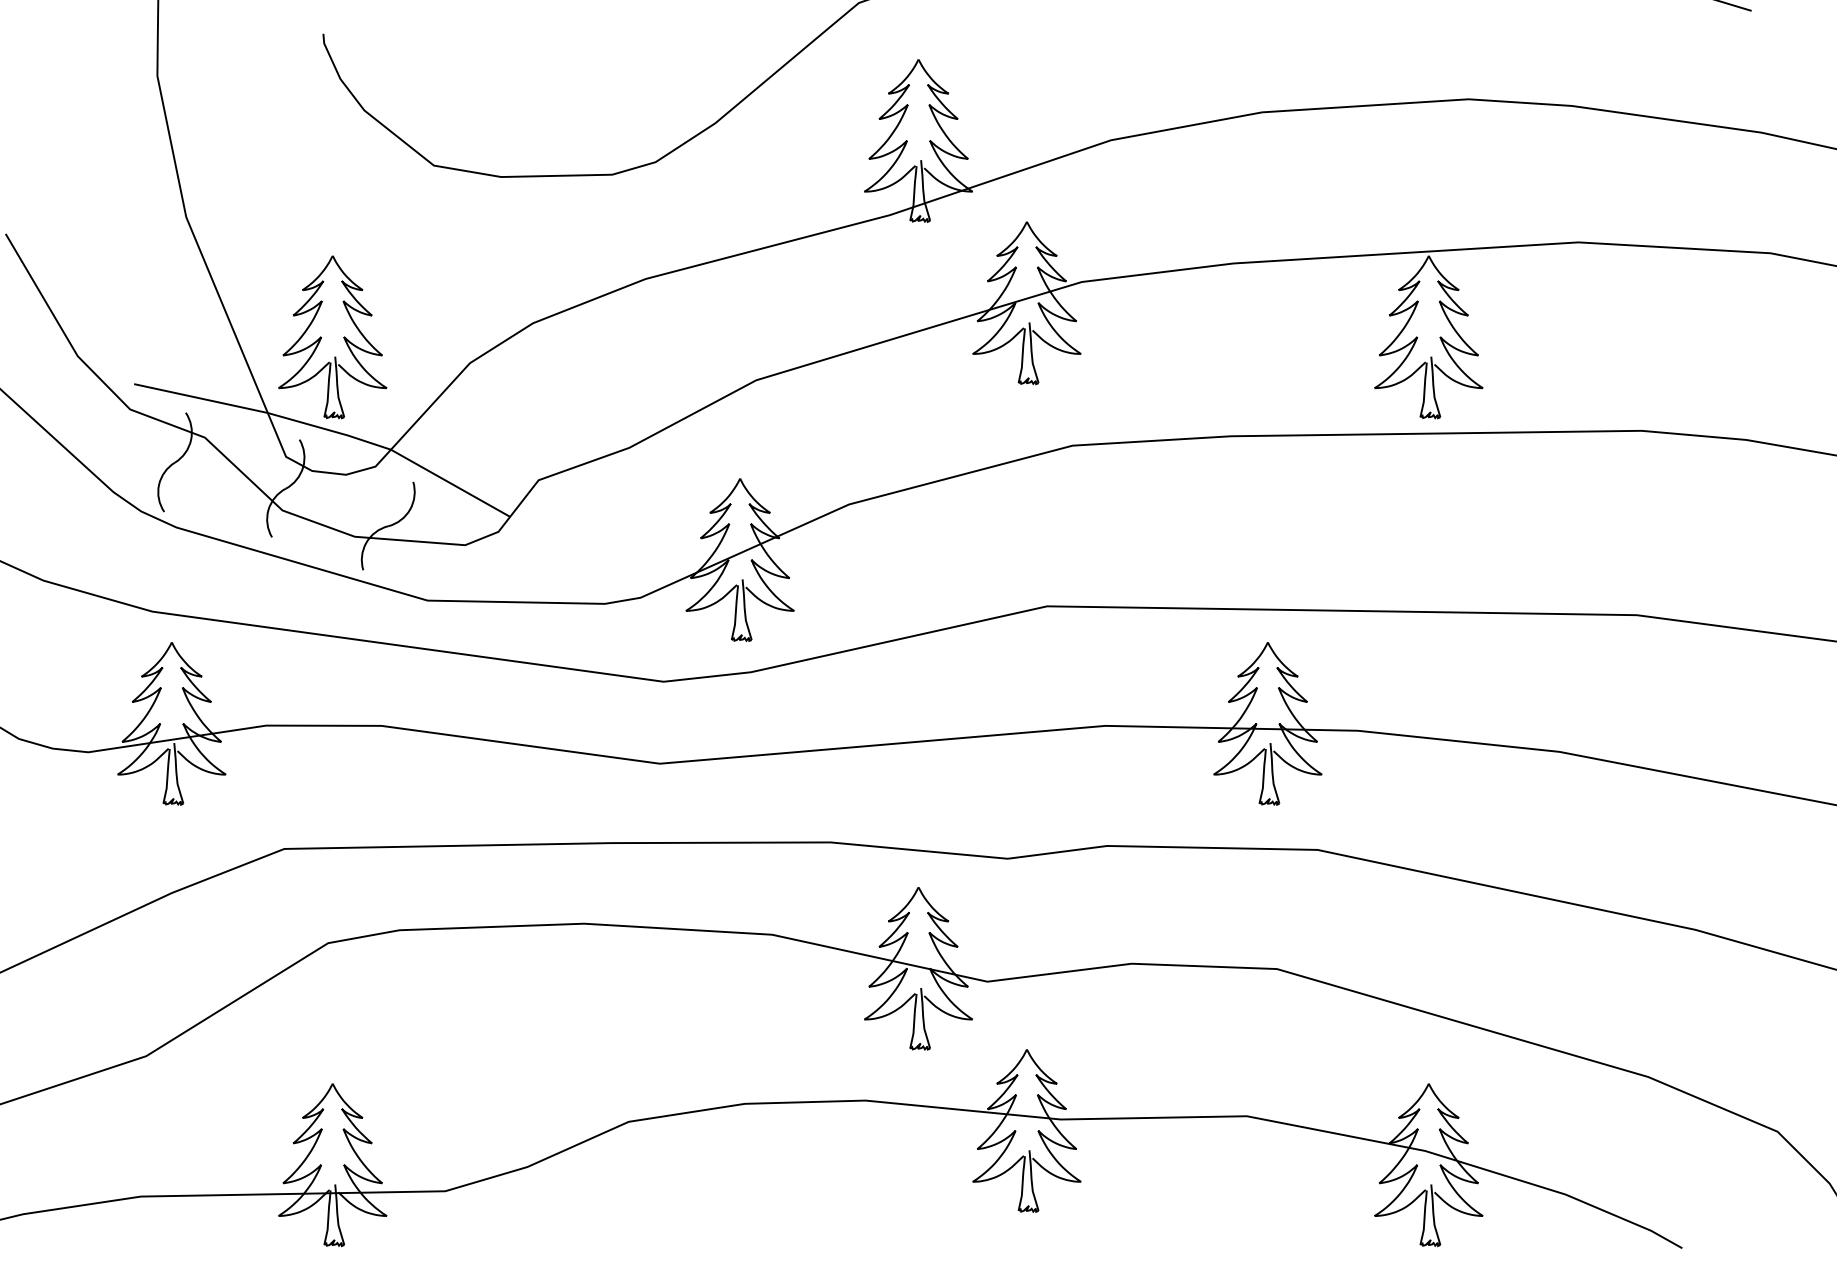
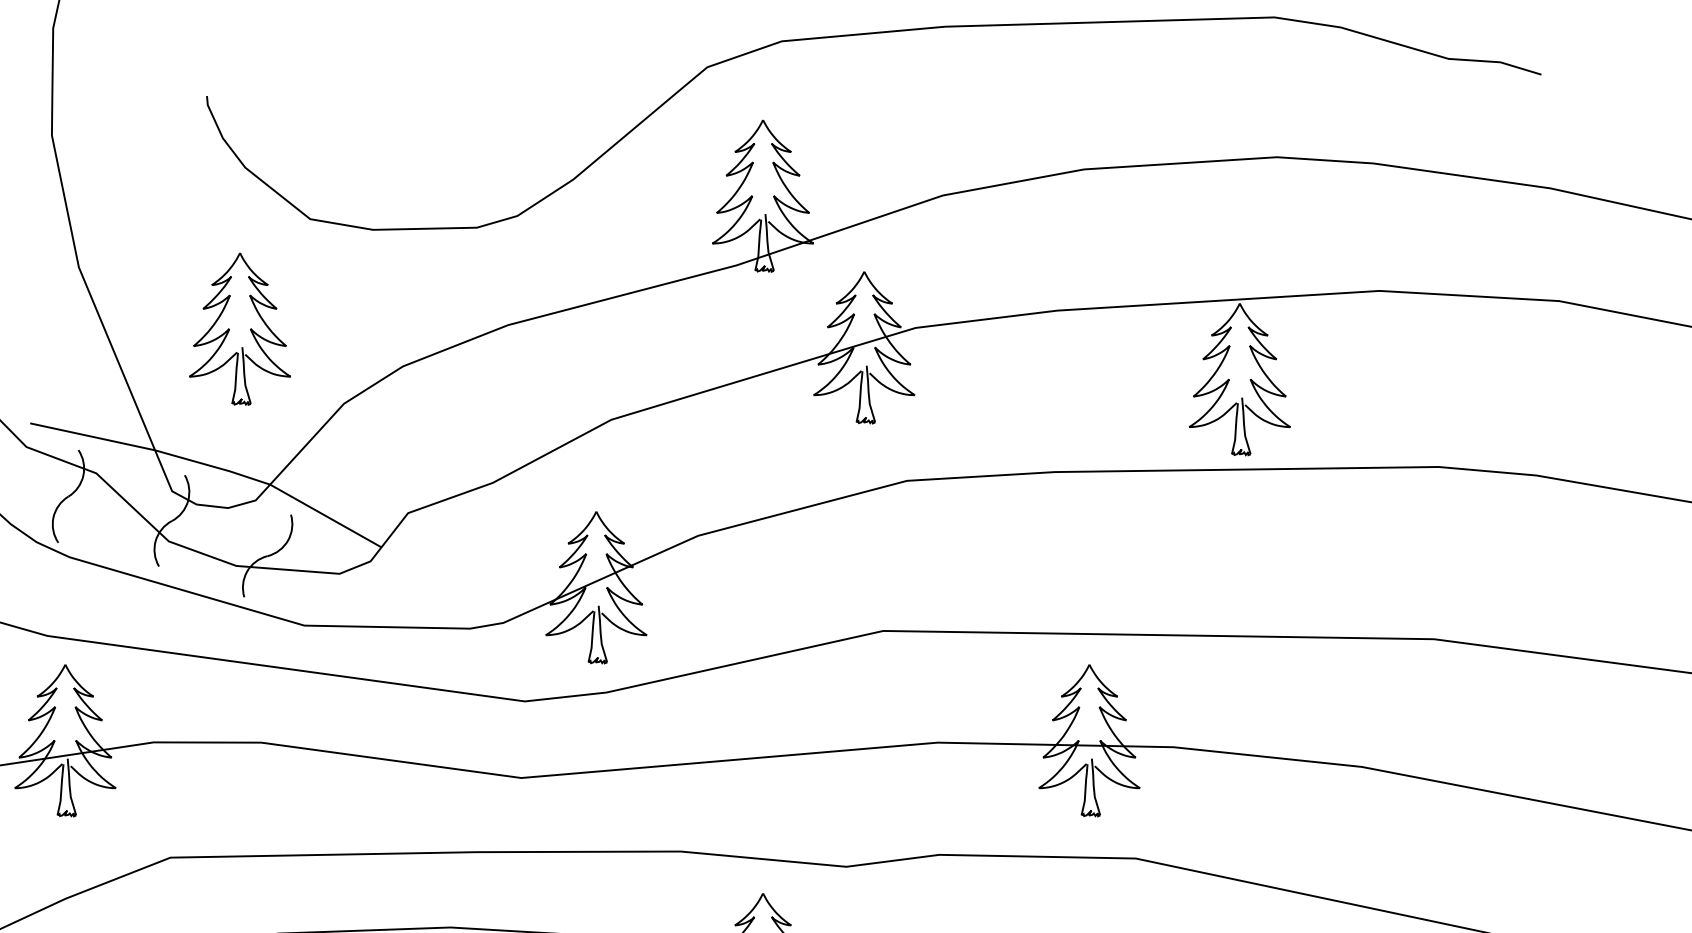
part: (321, 337) -> (229, 329), moved

